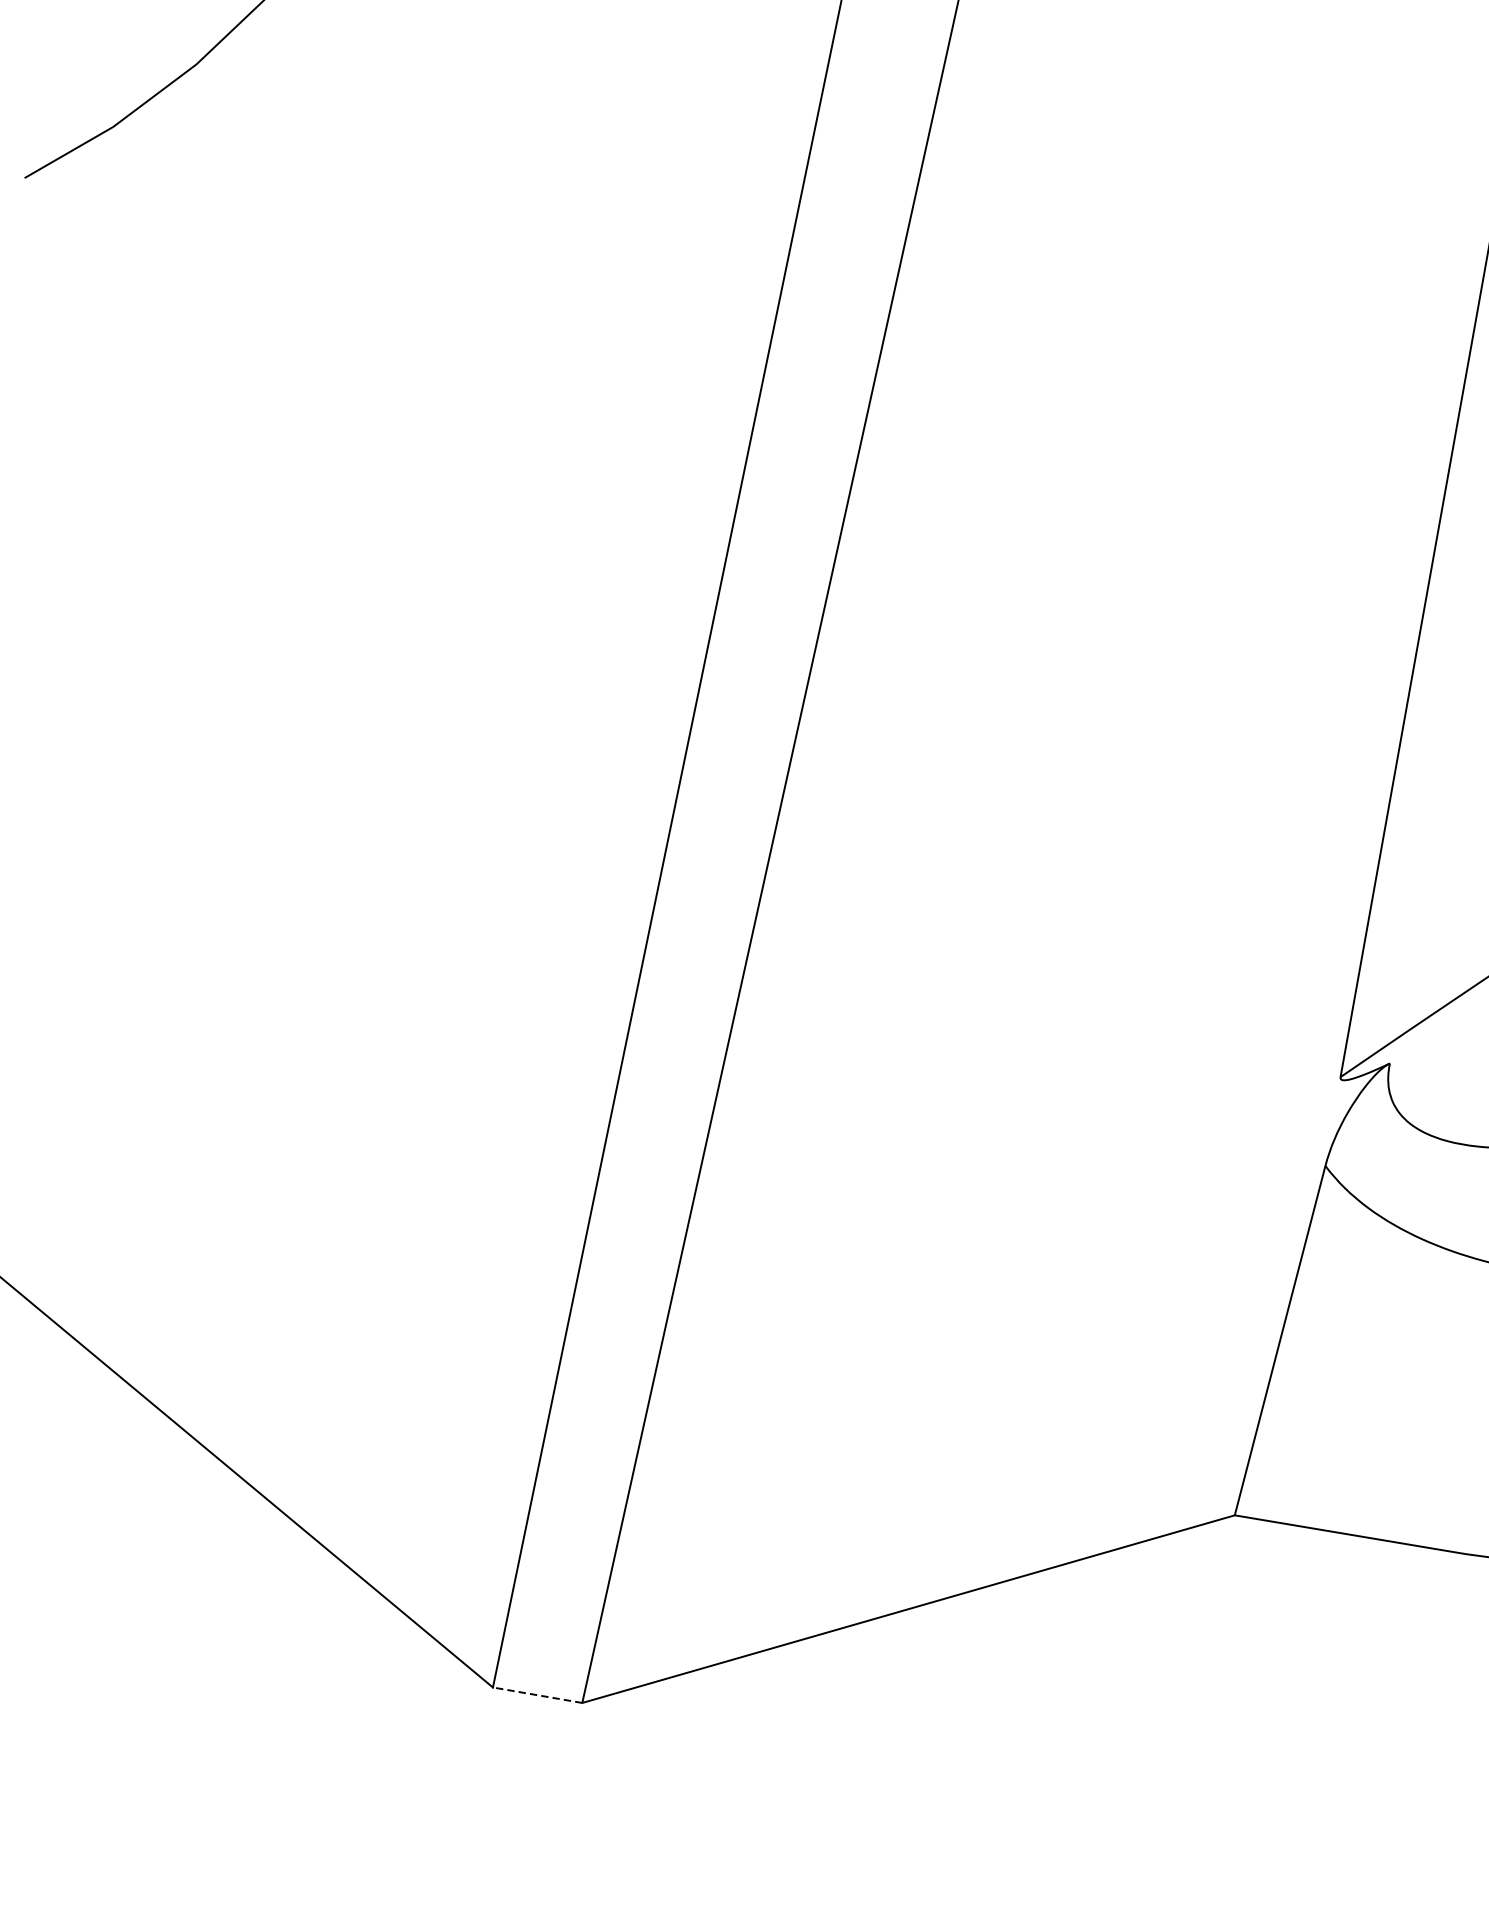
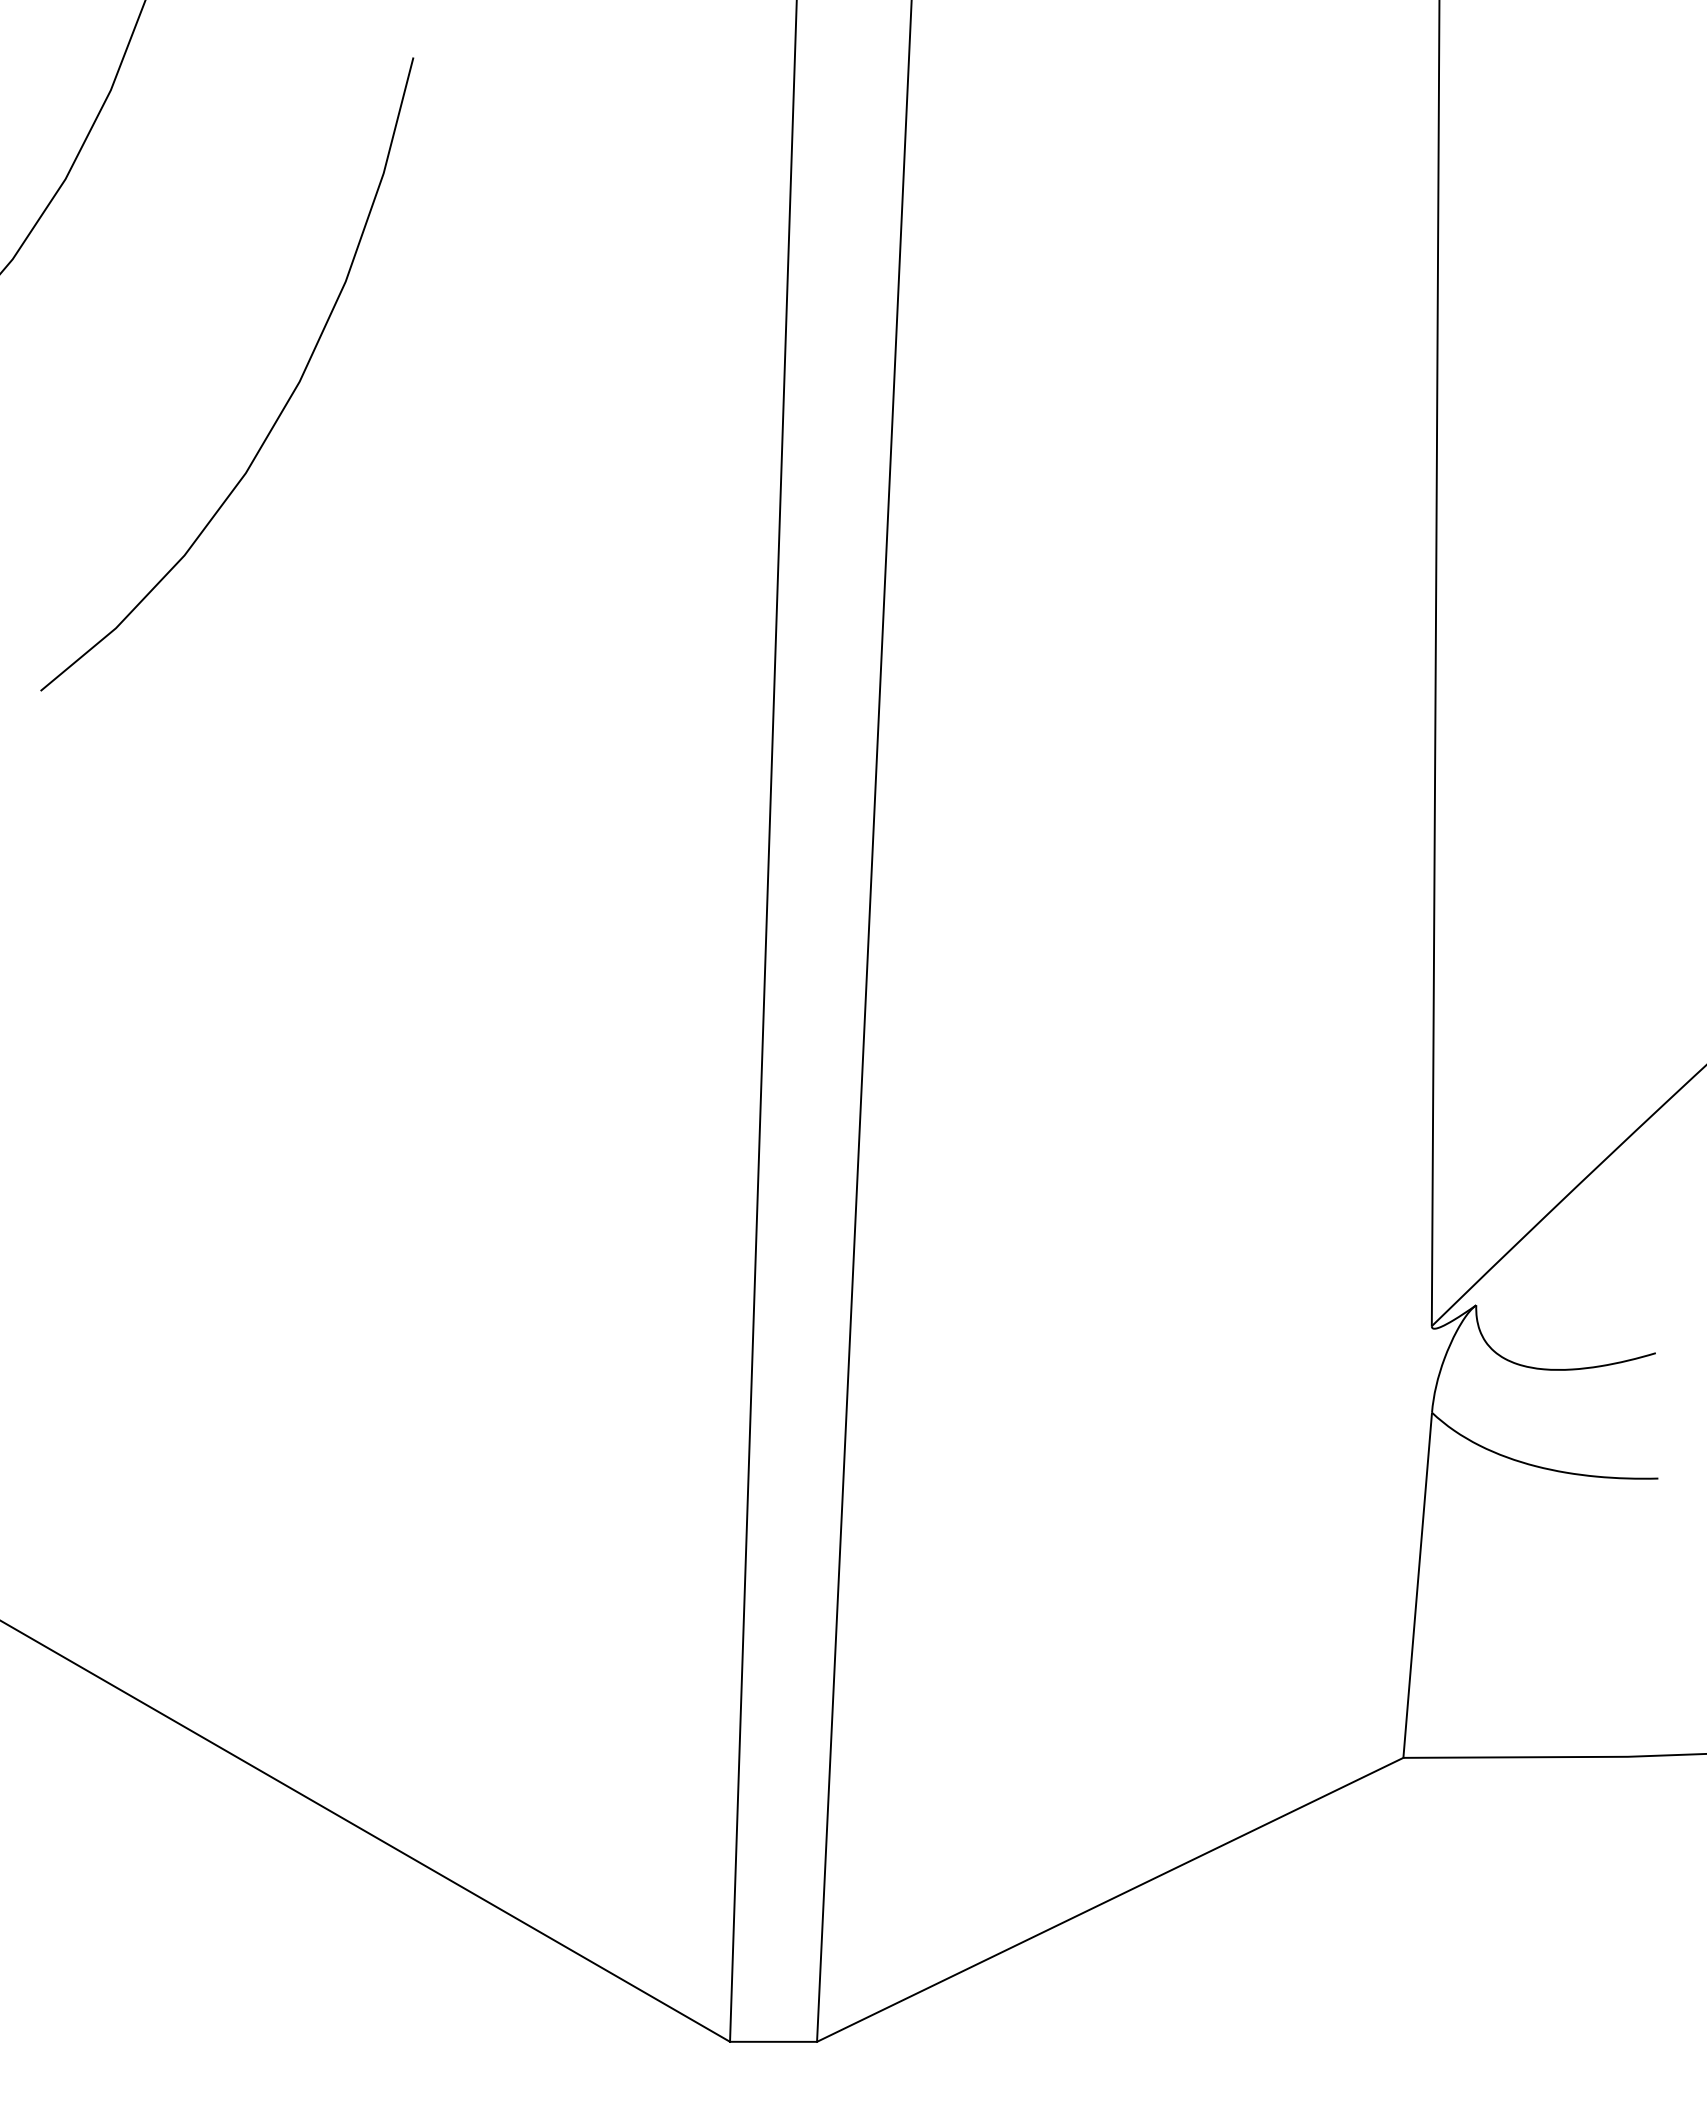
line: (537, 1694) -> (773, 2041), dashed -> solid

